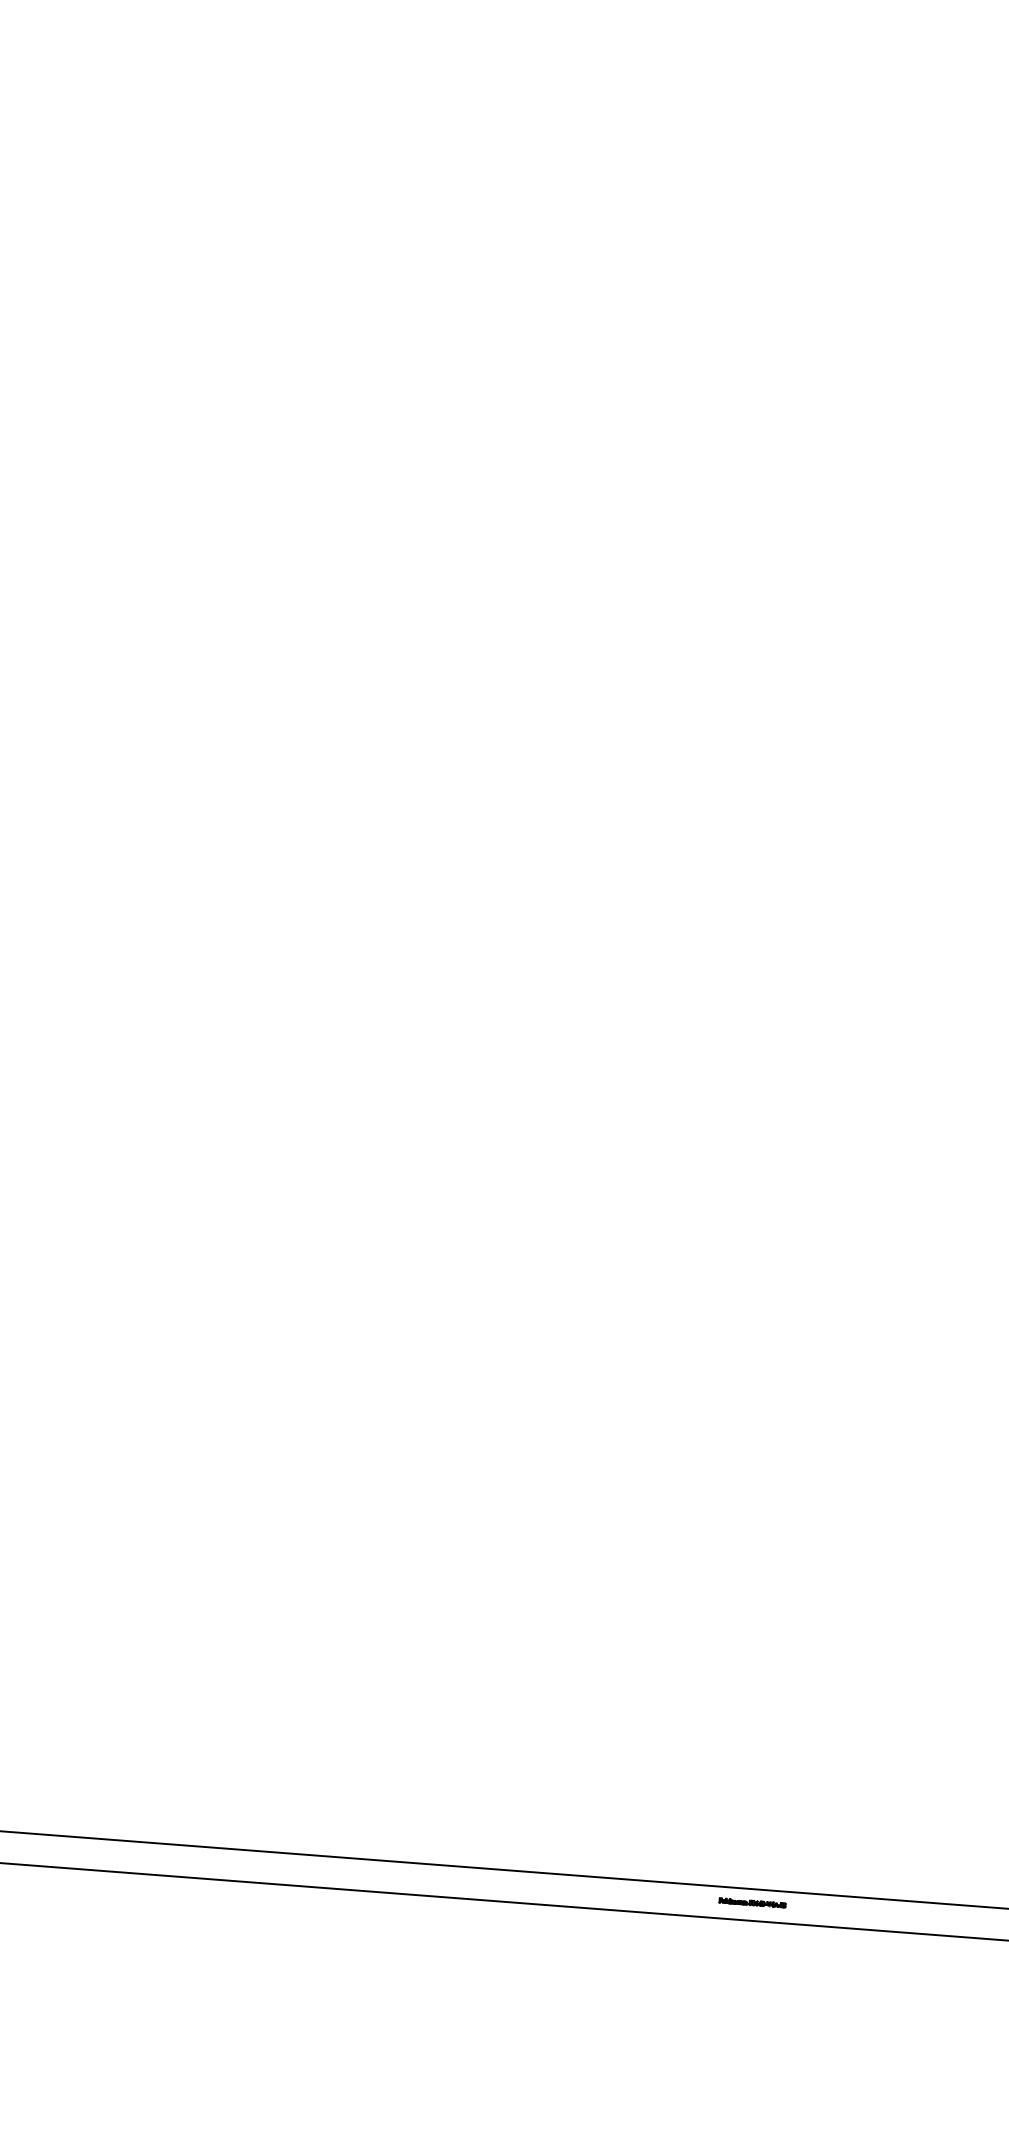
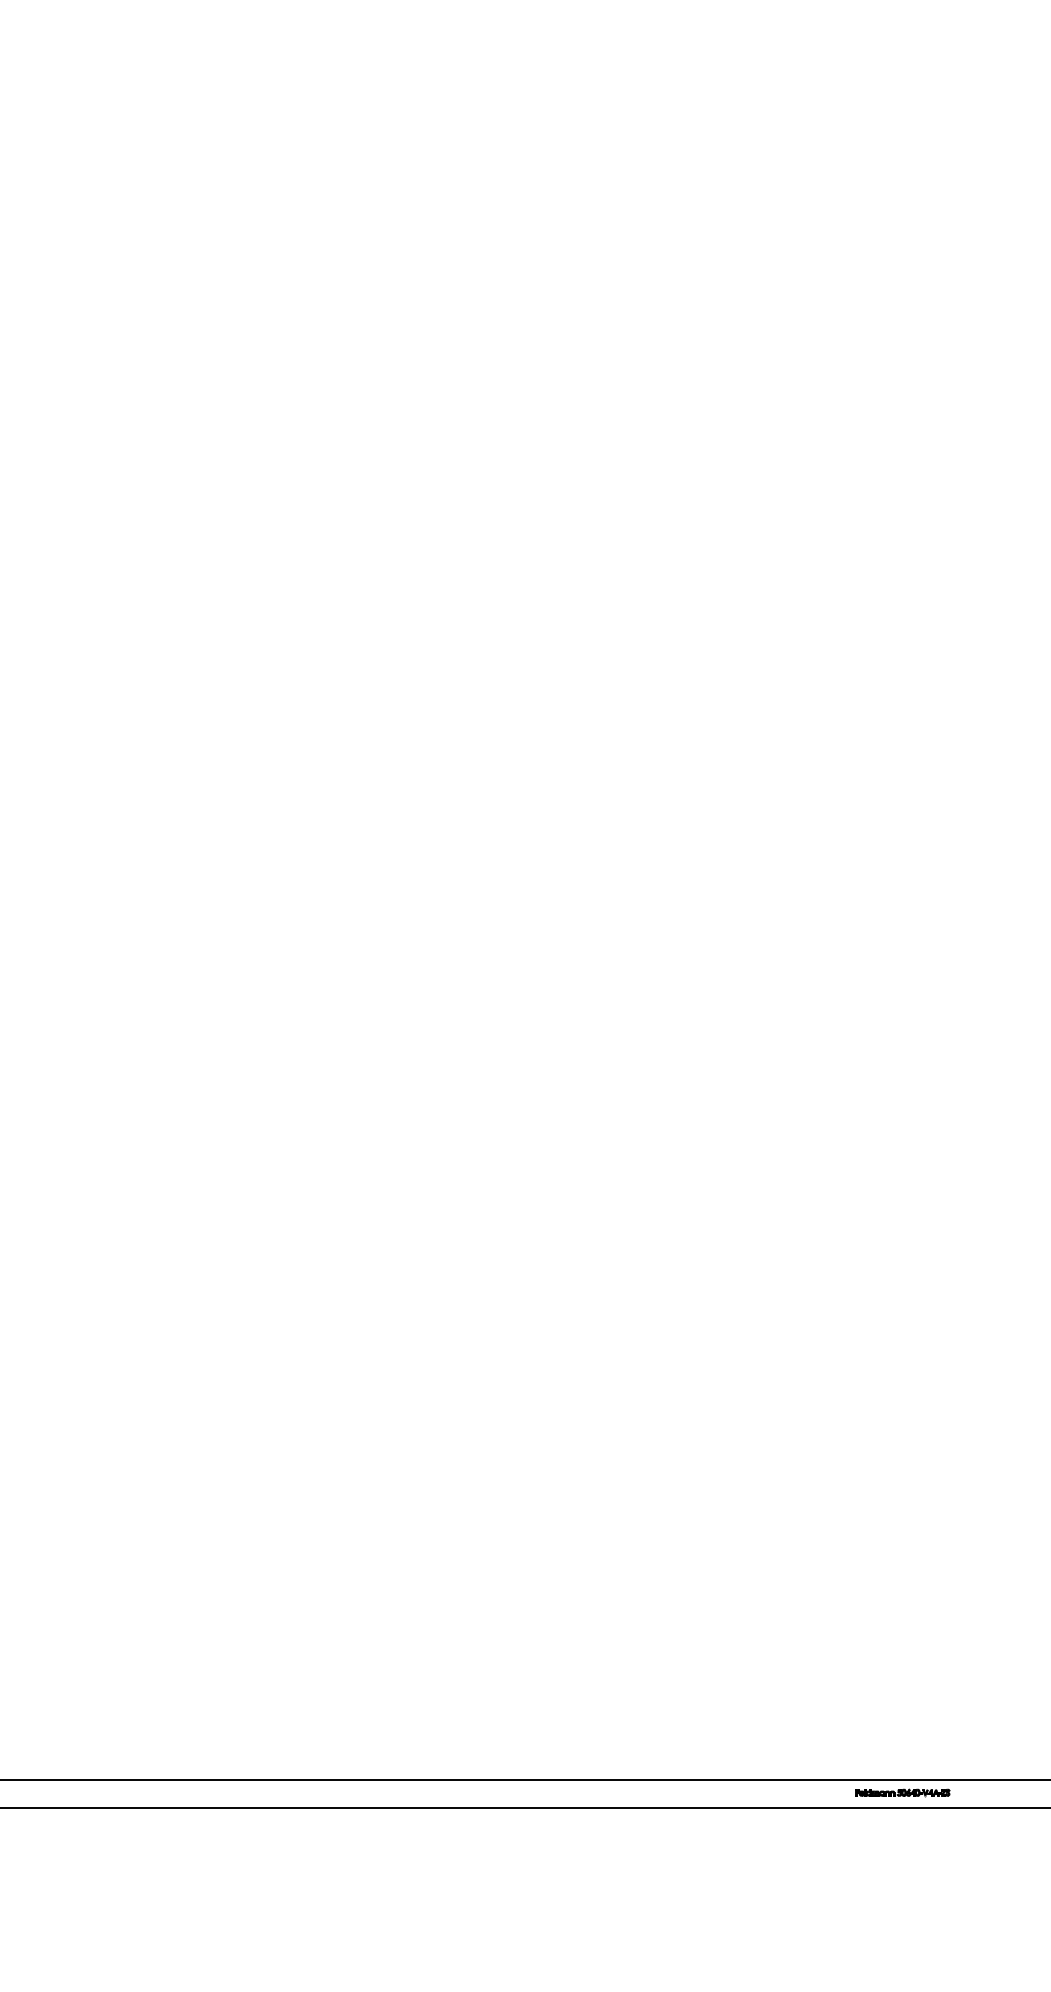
part: (753, 1902) -> (903, 1792), size x1.6

